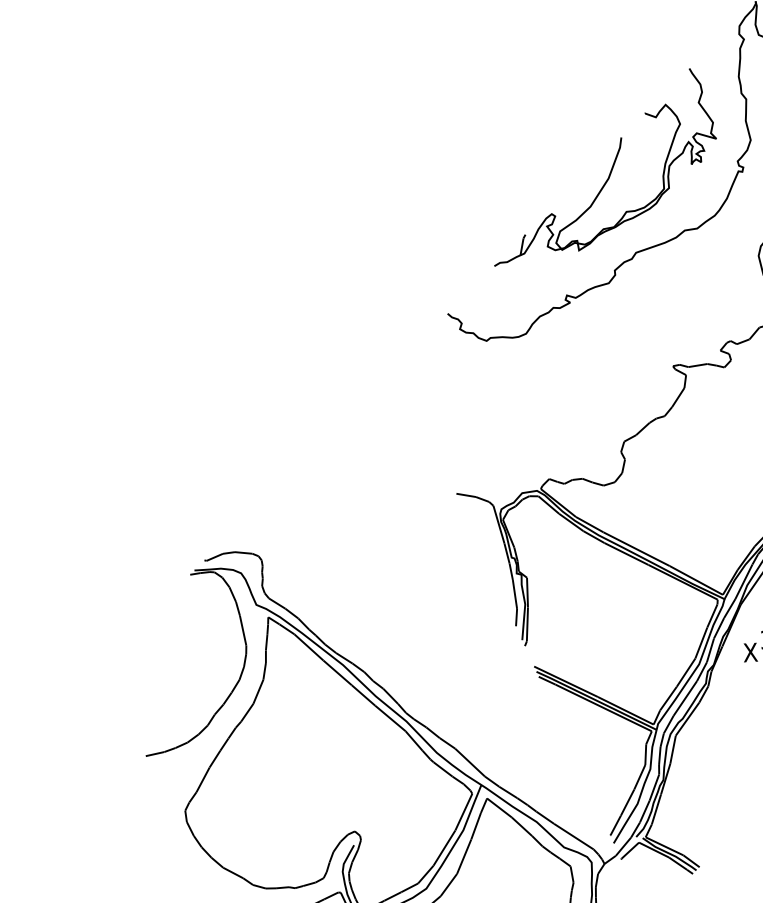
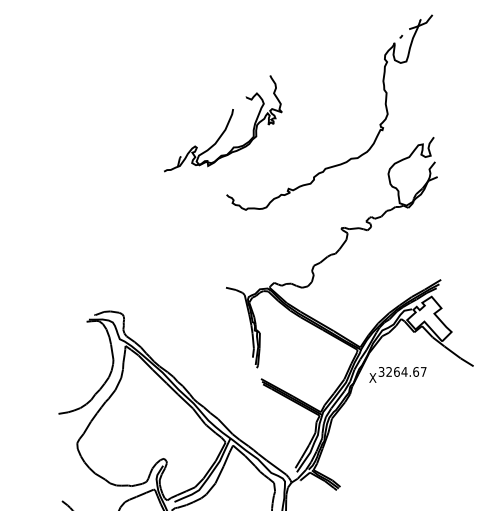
part: (604, 166) -> (223, 123), moved

